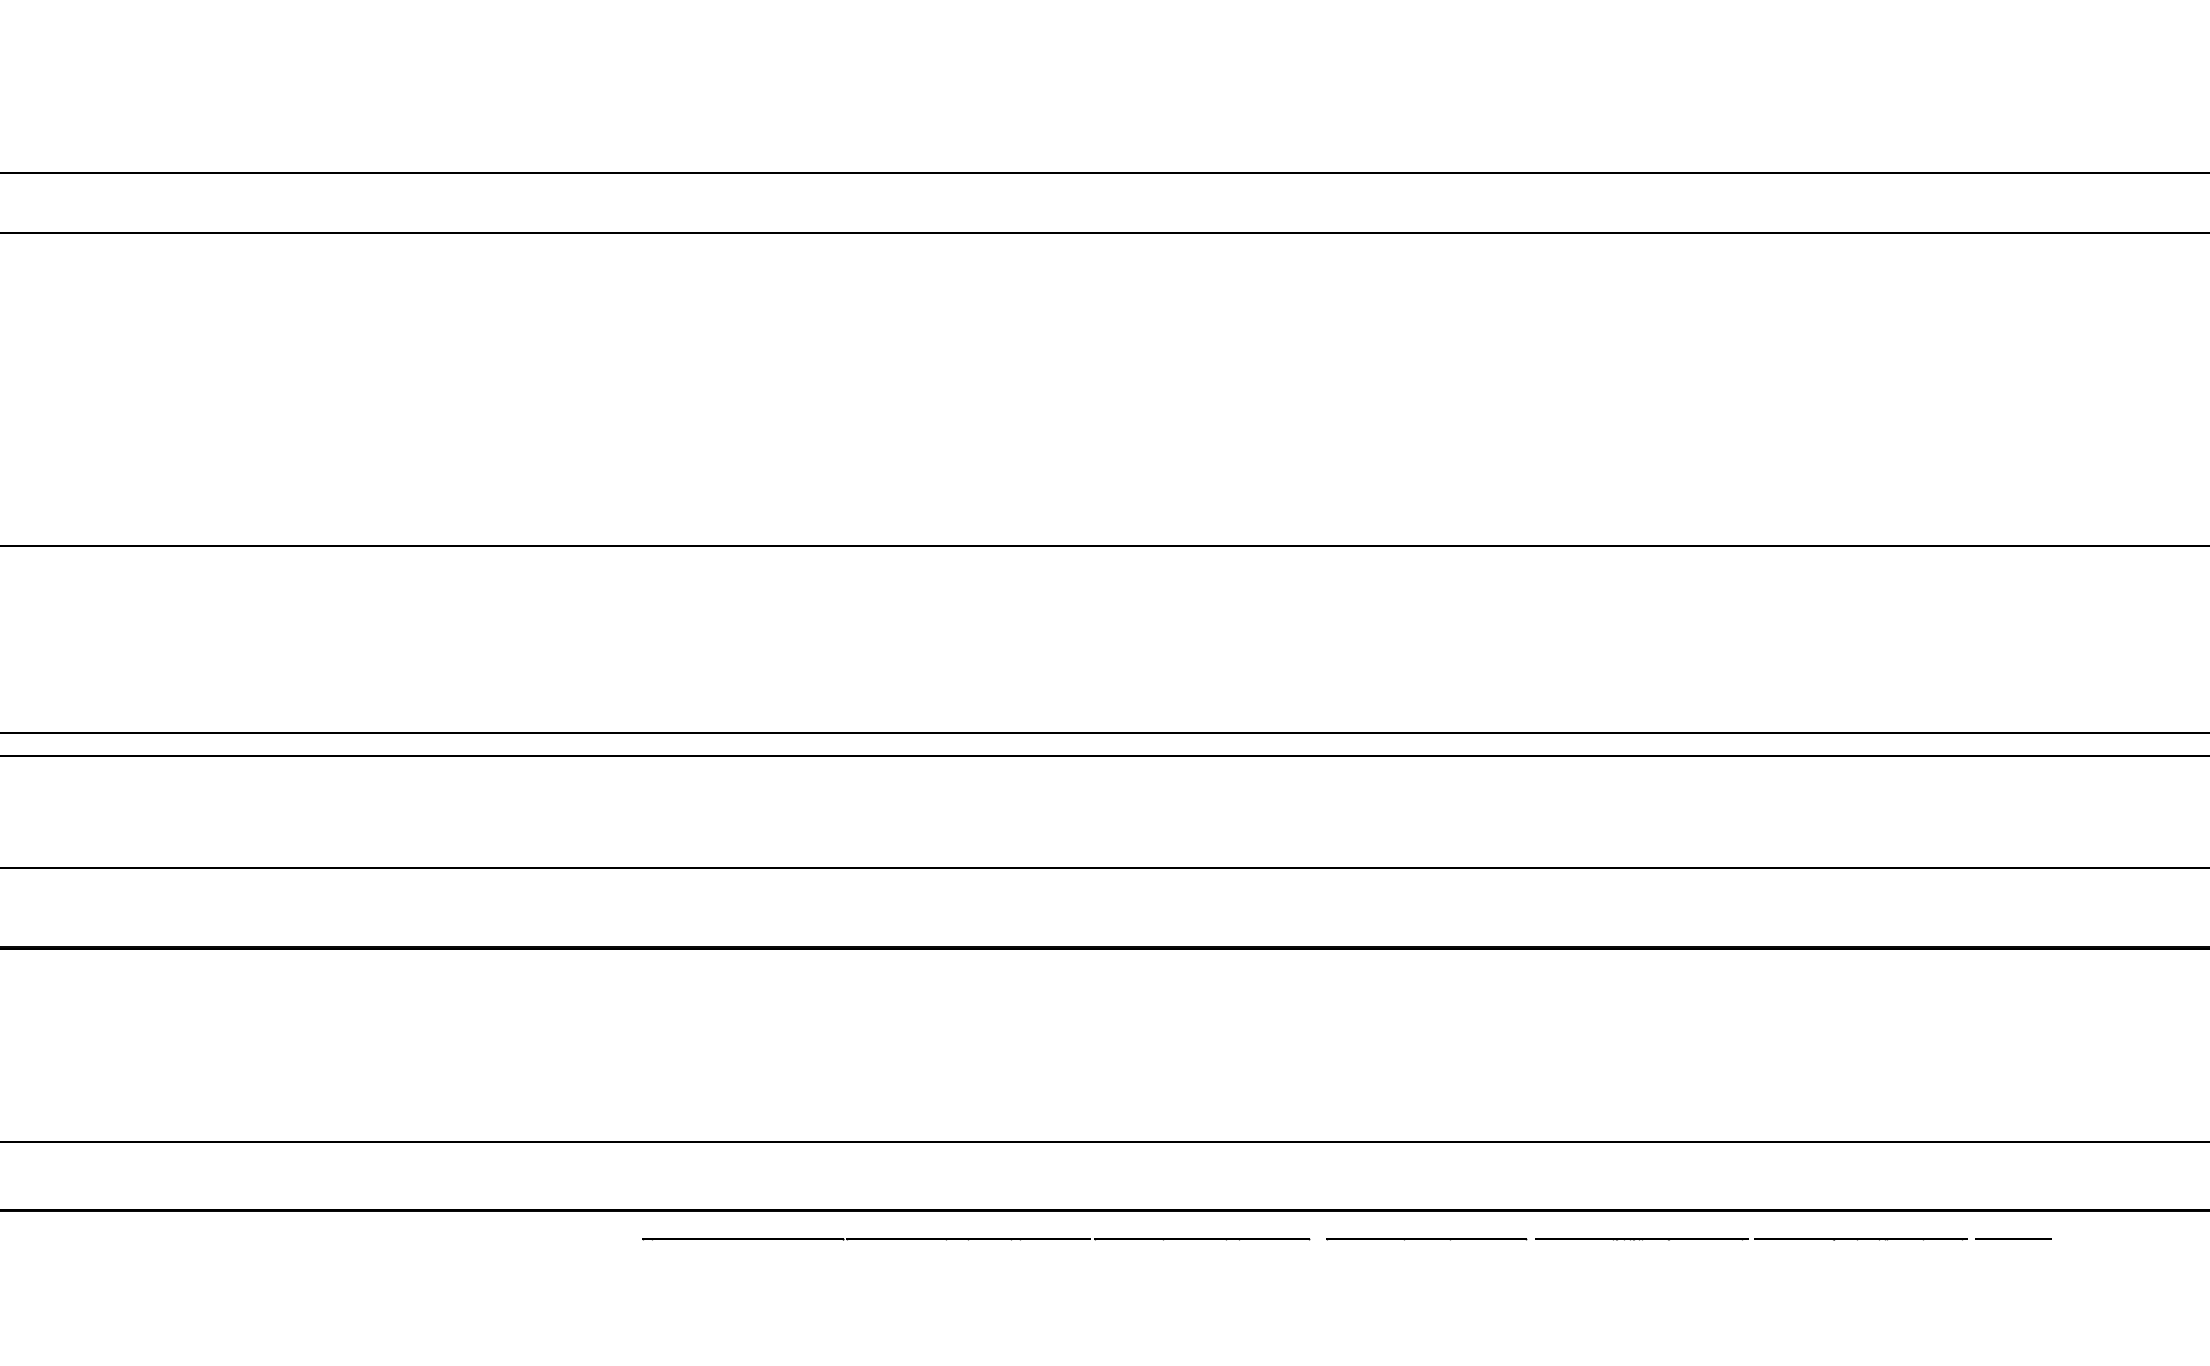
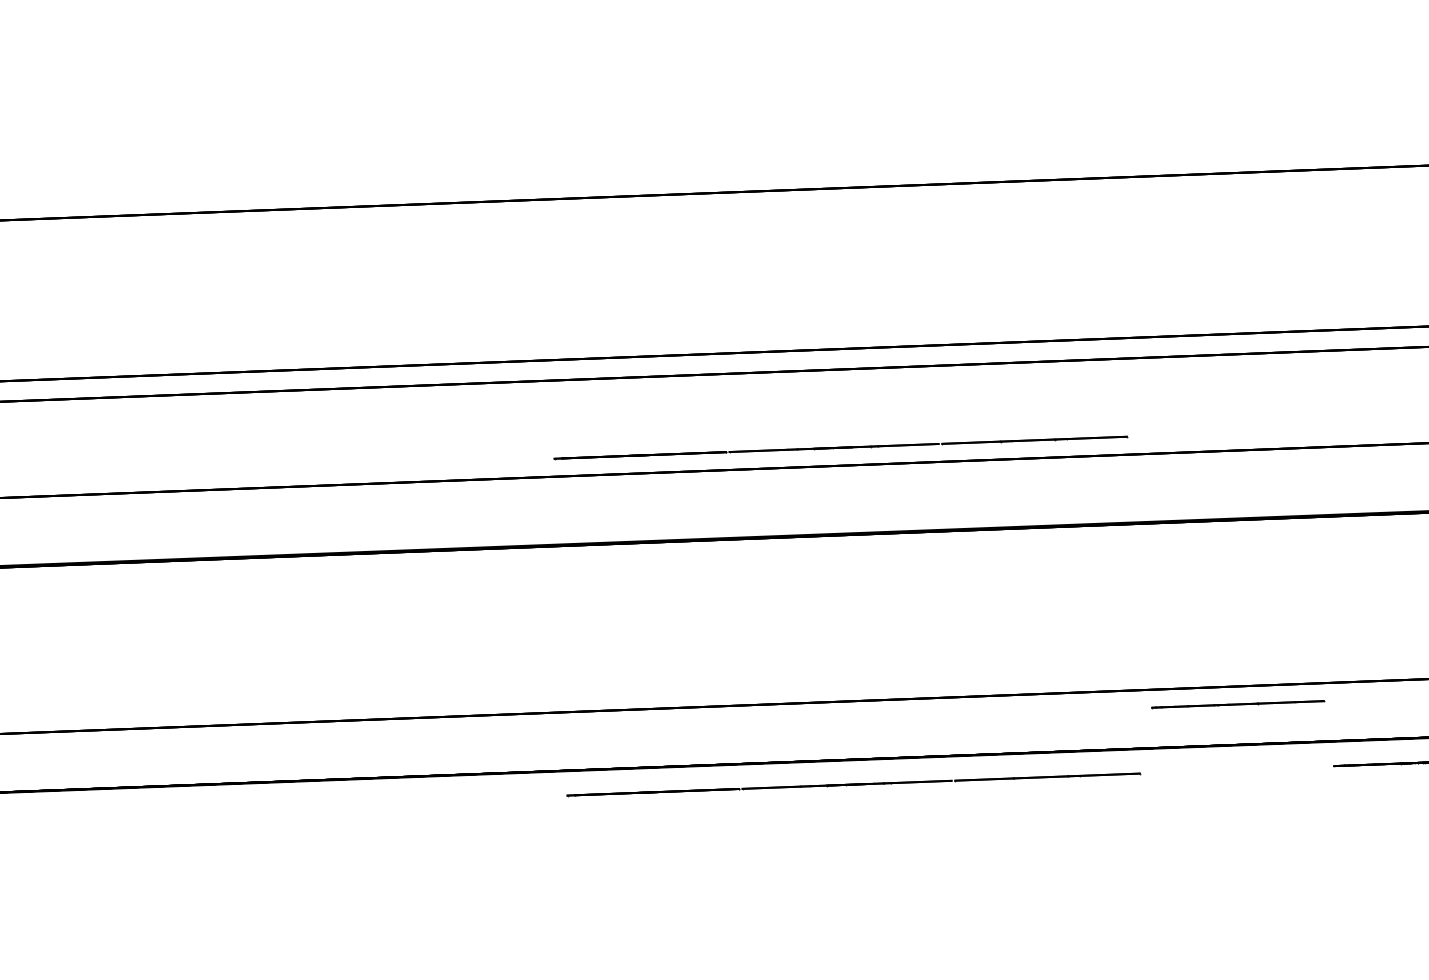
line: (976, 847) -> (840, 447), added
line: (1426, 1239) -> (1237, 704), moved

